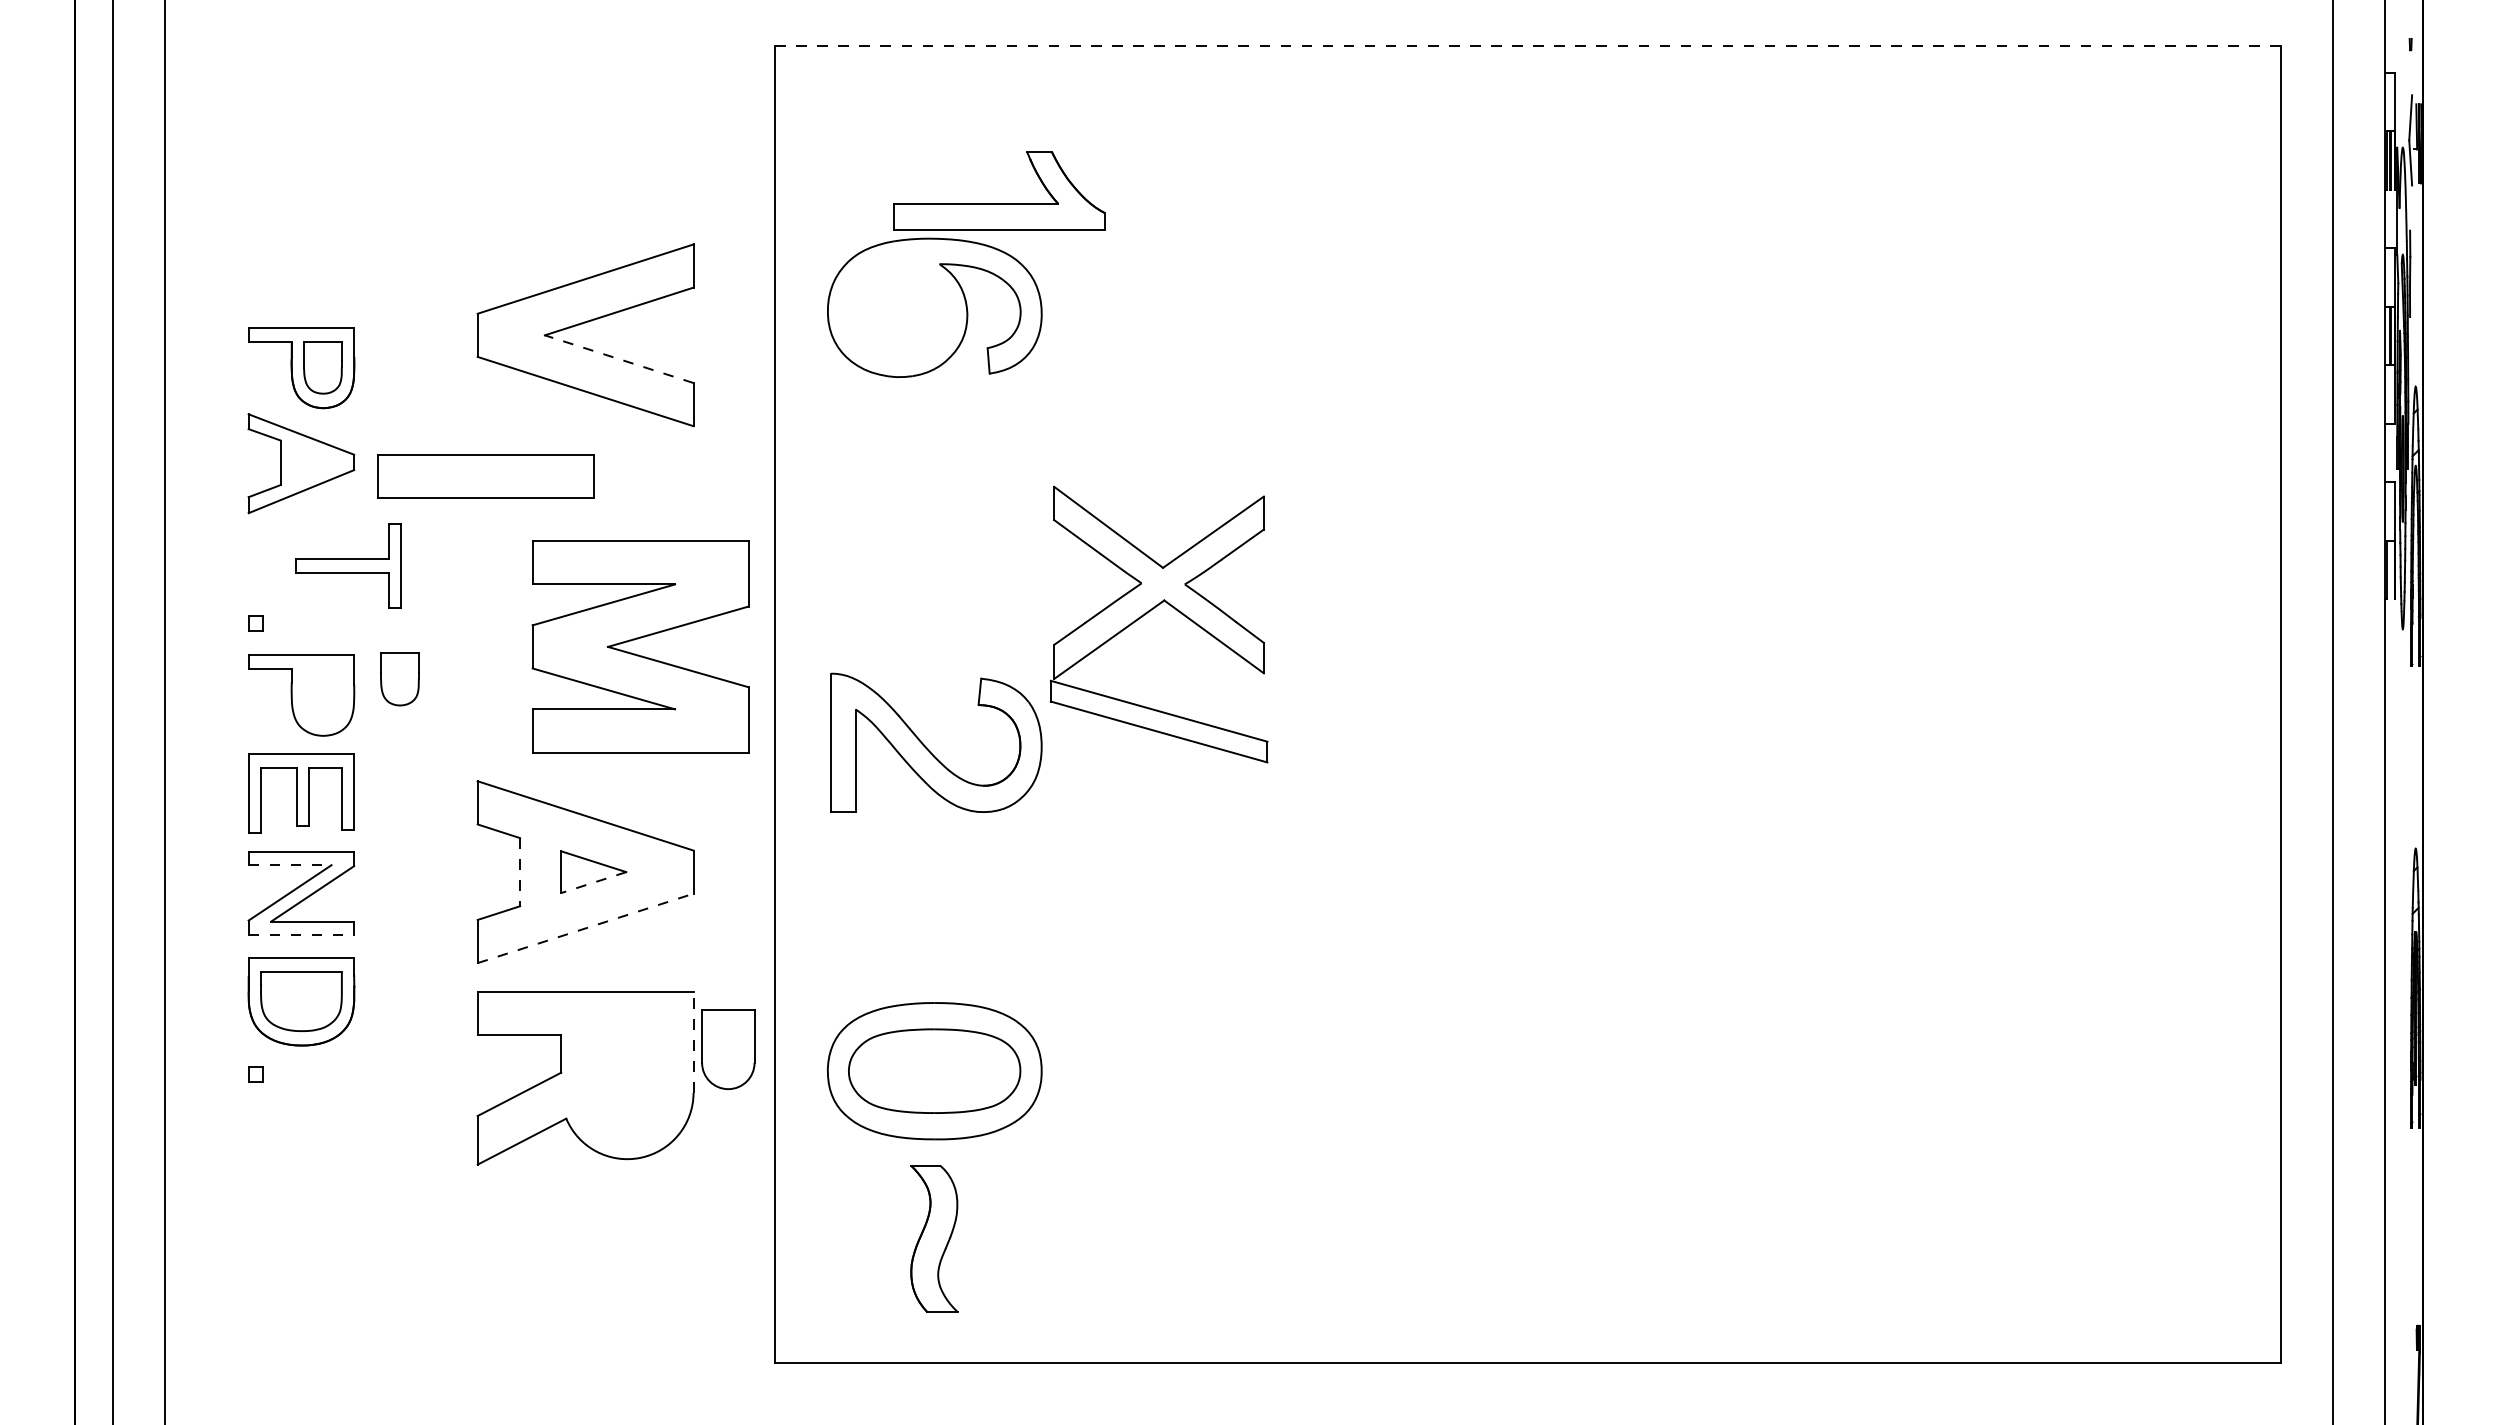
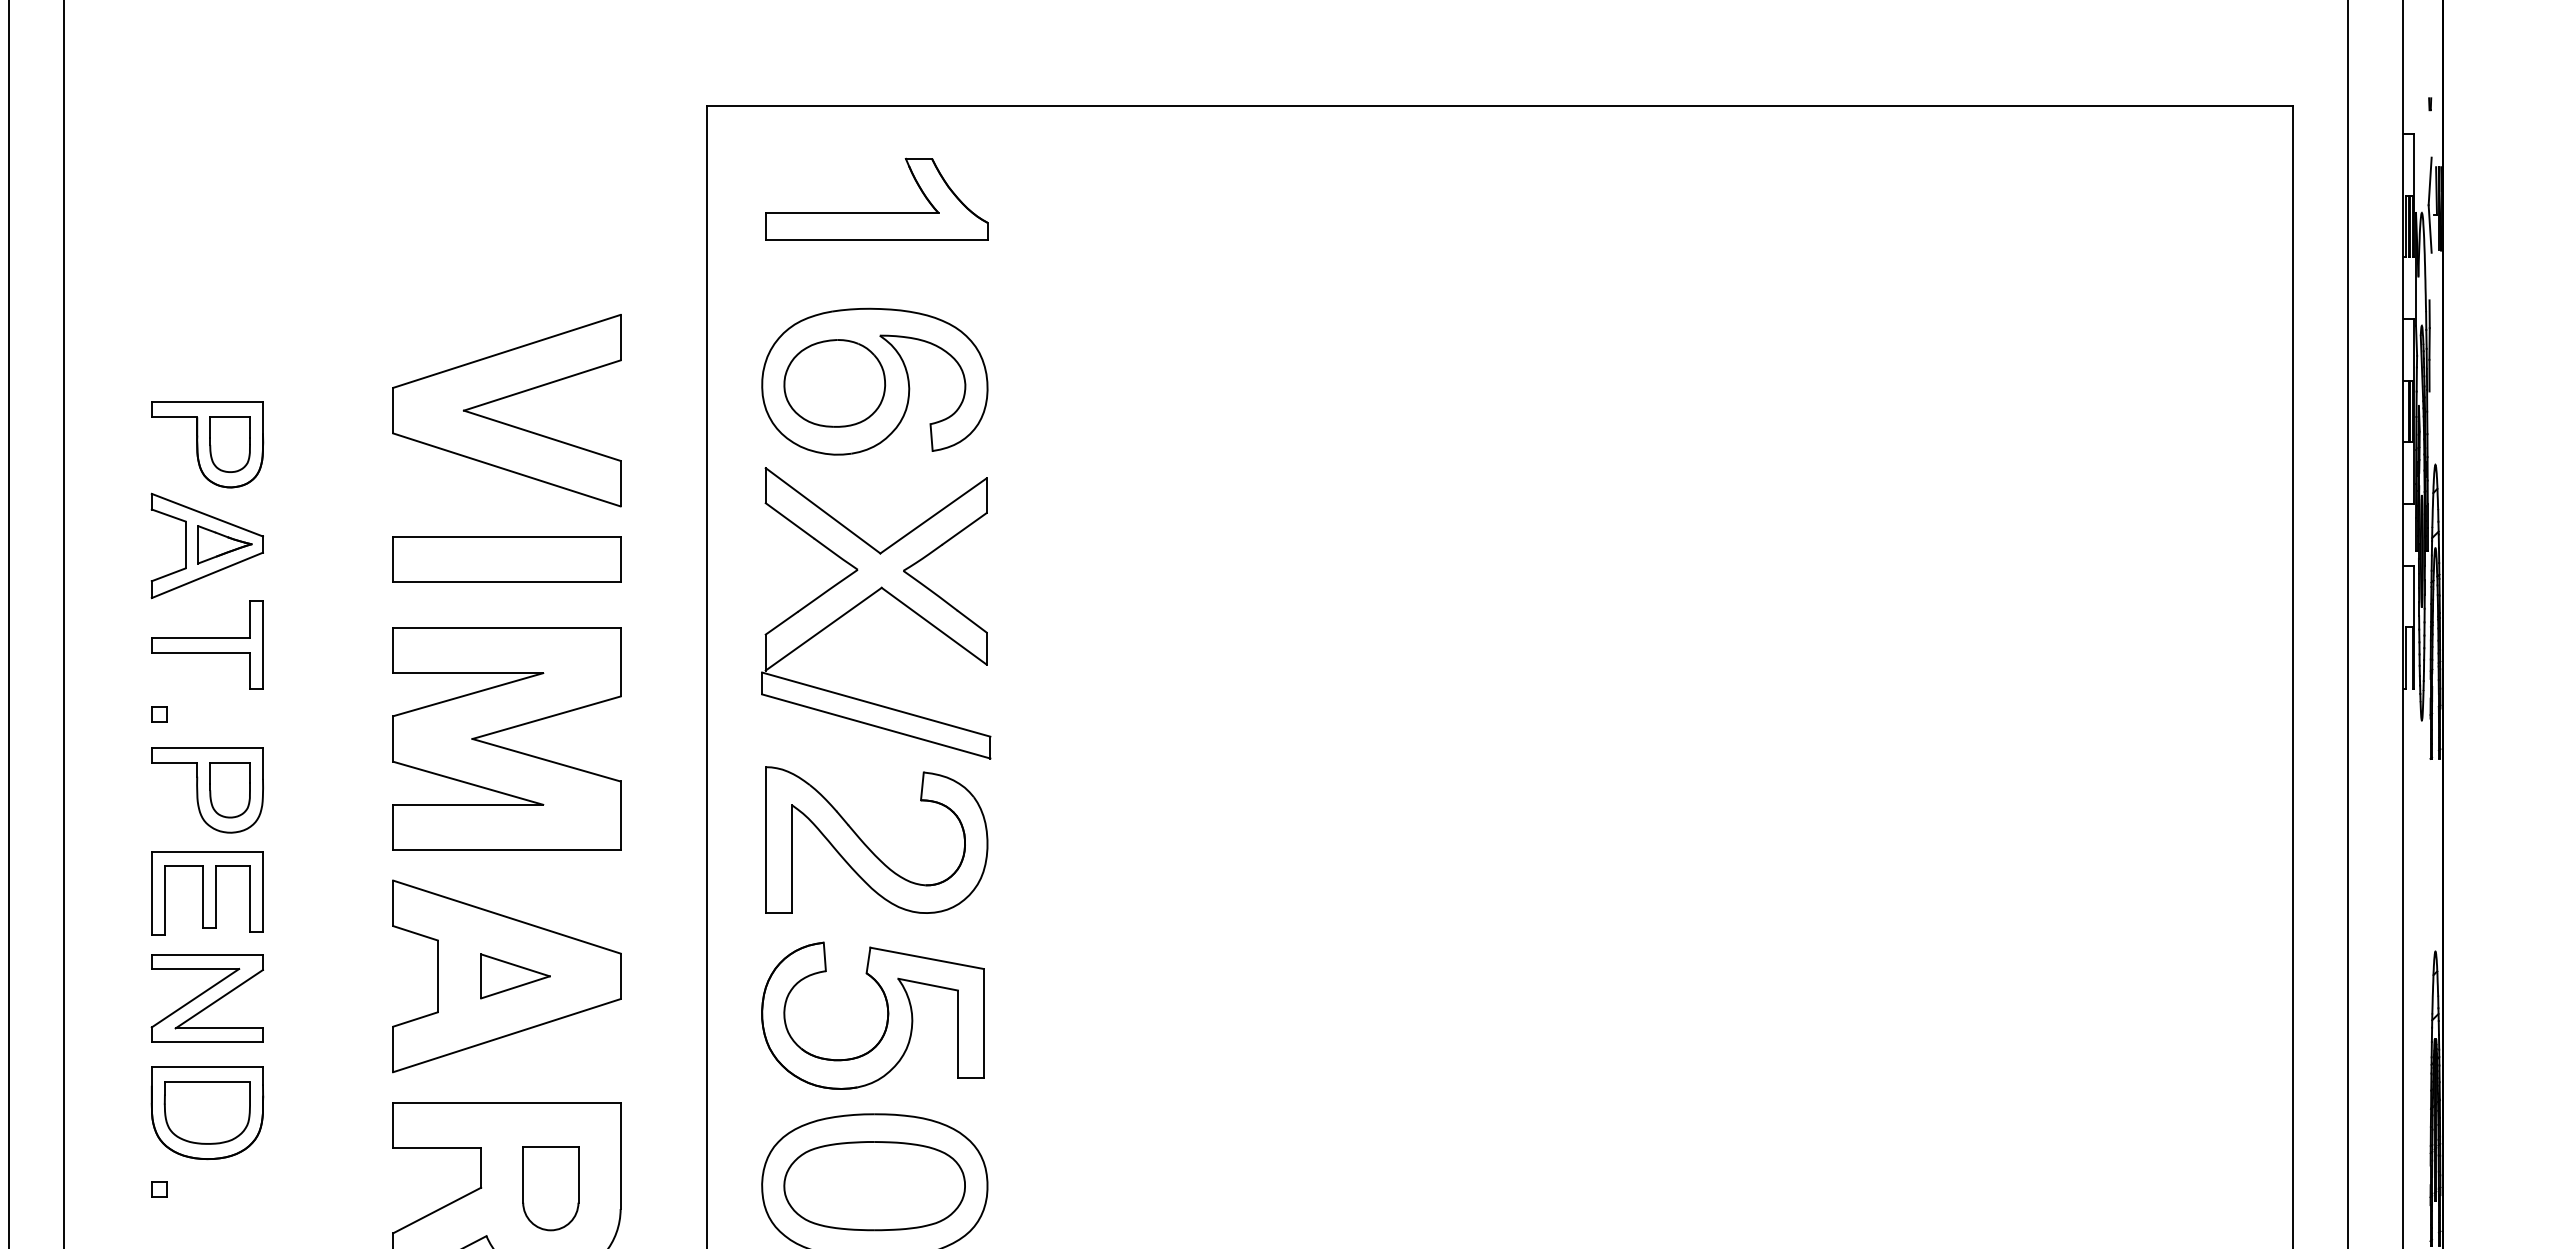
line: (1528, 46) -> (1500, 106), dashed -> solid
part: (999, 203) -> (876, 212), moved
part: (896, 309) -> (834, 383), added
line: (618, 359) -> (541, 436), dashed -> solid
part: (317, 462) -> (224, 544), added
part: (485, 476) -> (506, 559), moved
part: (348, 565) -> (207, 644), moved
part: (1149, 612) -> (866, 600), moved
part: (638, 639) -> (504, 731), moved
part: (399, 679) -> (229, 790), moved
line: (290, 865) -> (195, 969), dashed -> solid
line: (520, 872) -> (438, 976), dashed -> solid
line: (593, 882) -> (515, 987), dashed -> solid
part: (946, 909) -> (887, 1015), added
line: (586, 928) -> (507, 1035), dashed -> solid
line: (301, 934) -> (207, 1042), dashed -> solid
line: (693, 1042) -> (620, 1155), dashed -> solid
part: (728, 1049) -> (551, 1188), moved

